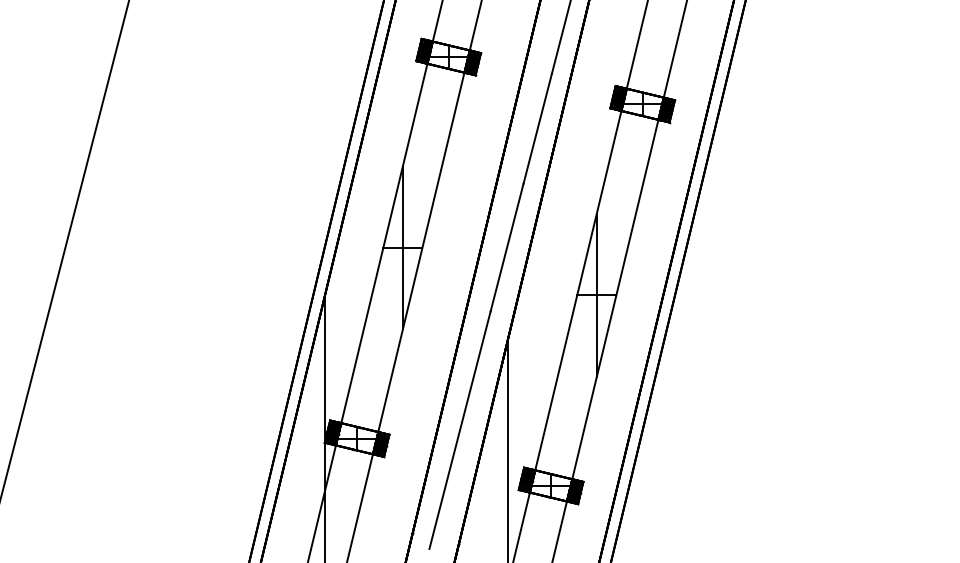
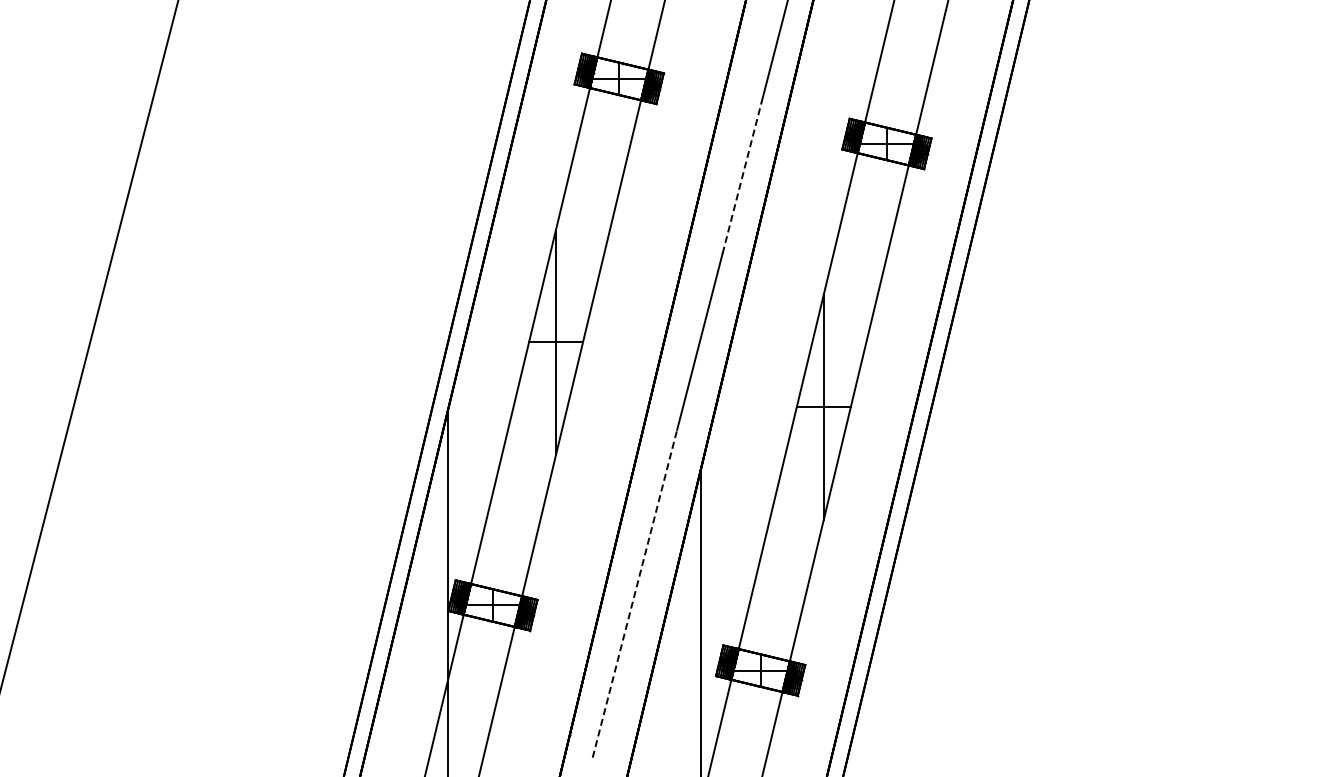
line: (537, 128) -> (742, 177), solid -> dashed
line: (460, 430) -> (635, 593), solid -> dashed

